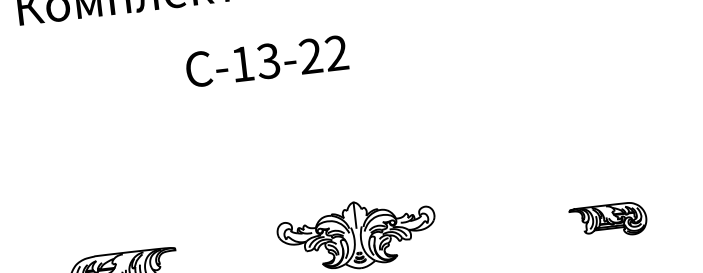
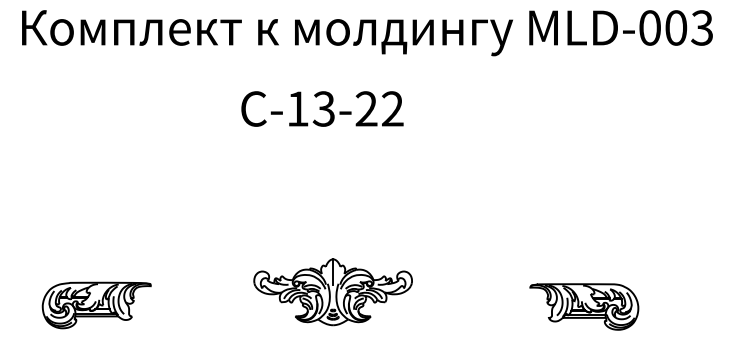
text: (267, 60) -> (322, 108), moved
part: (608, 220) -> (584, 306), size x1.43

